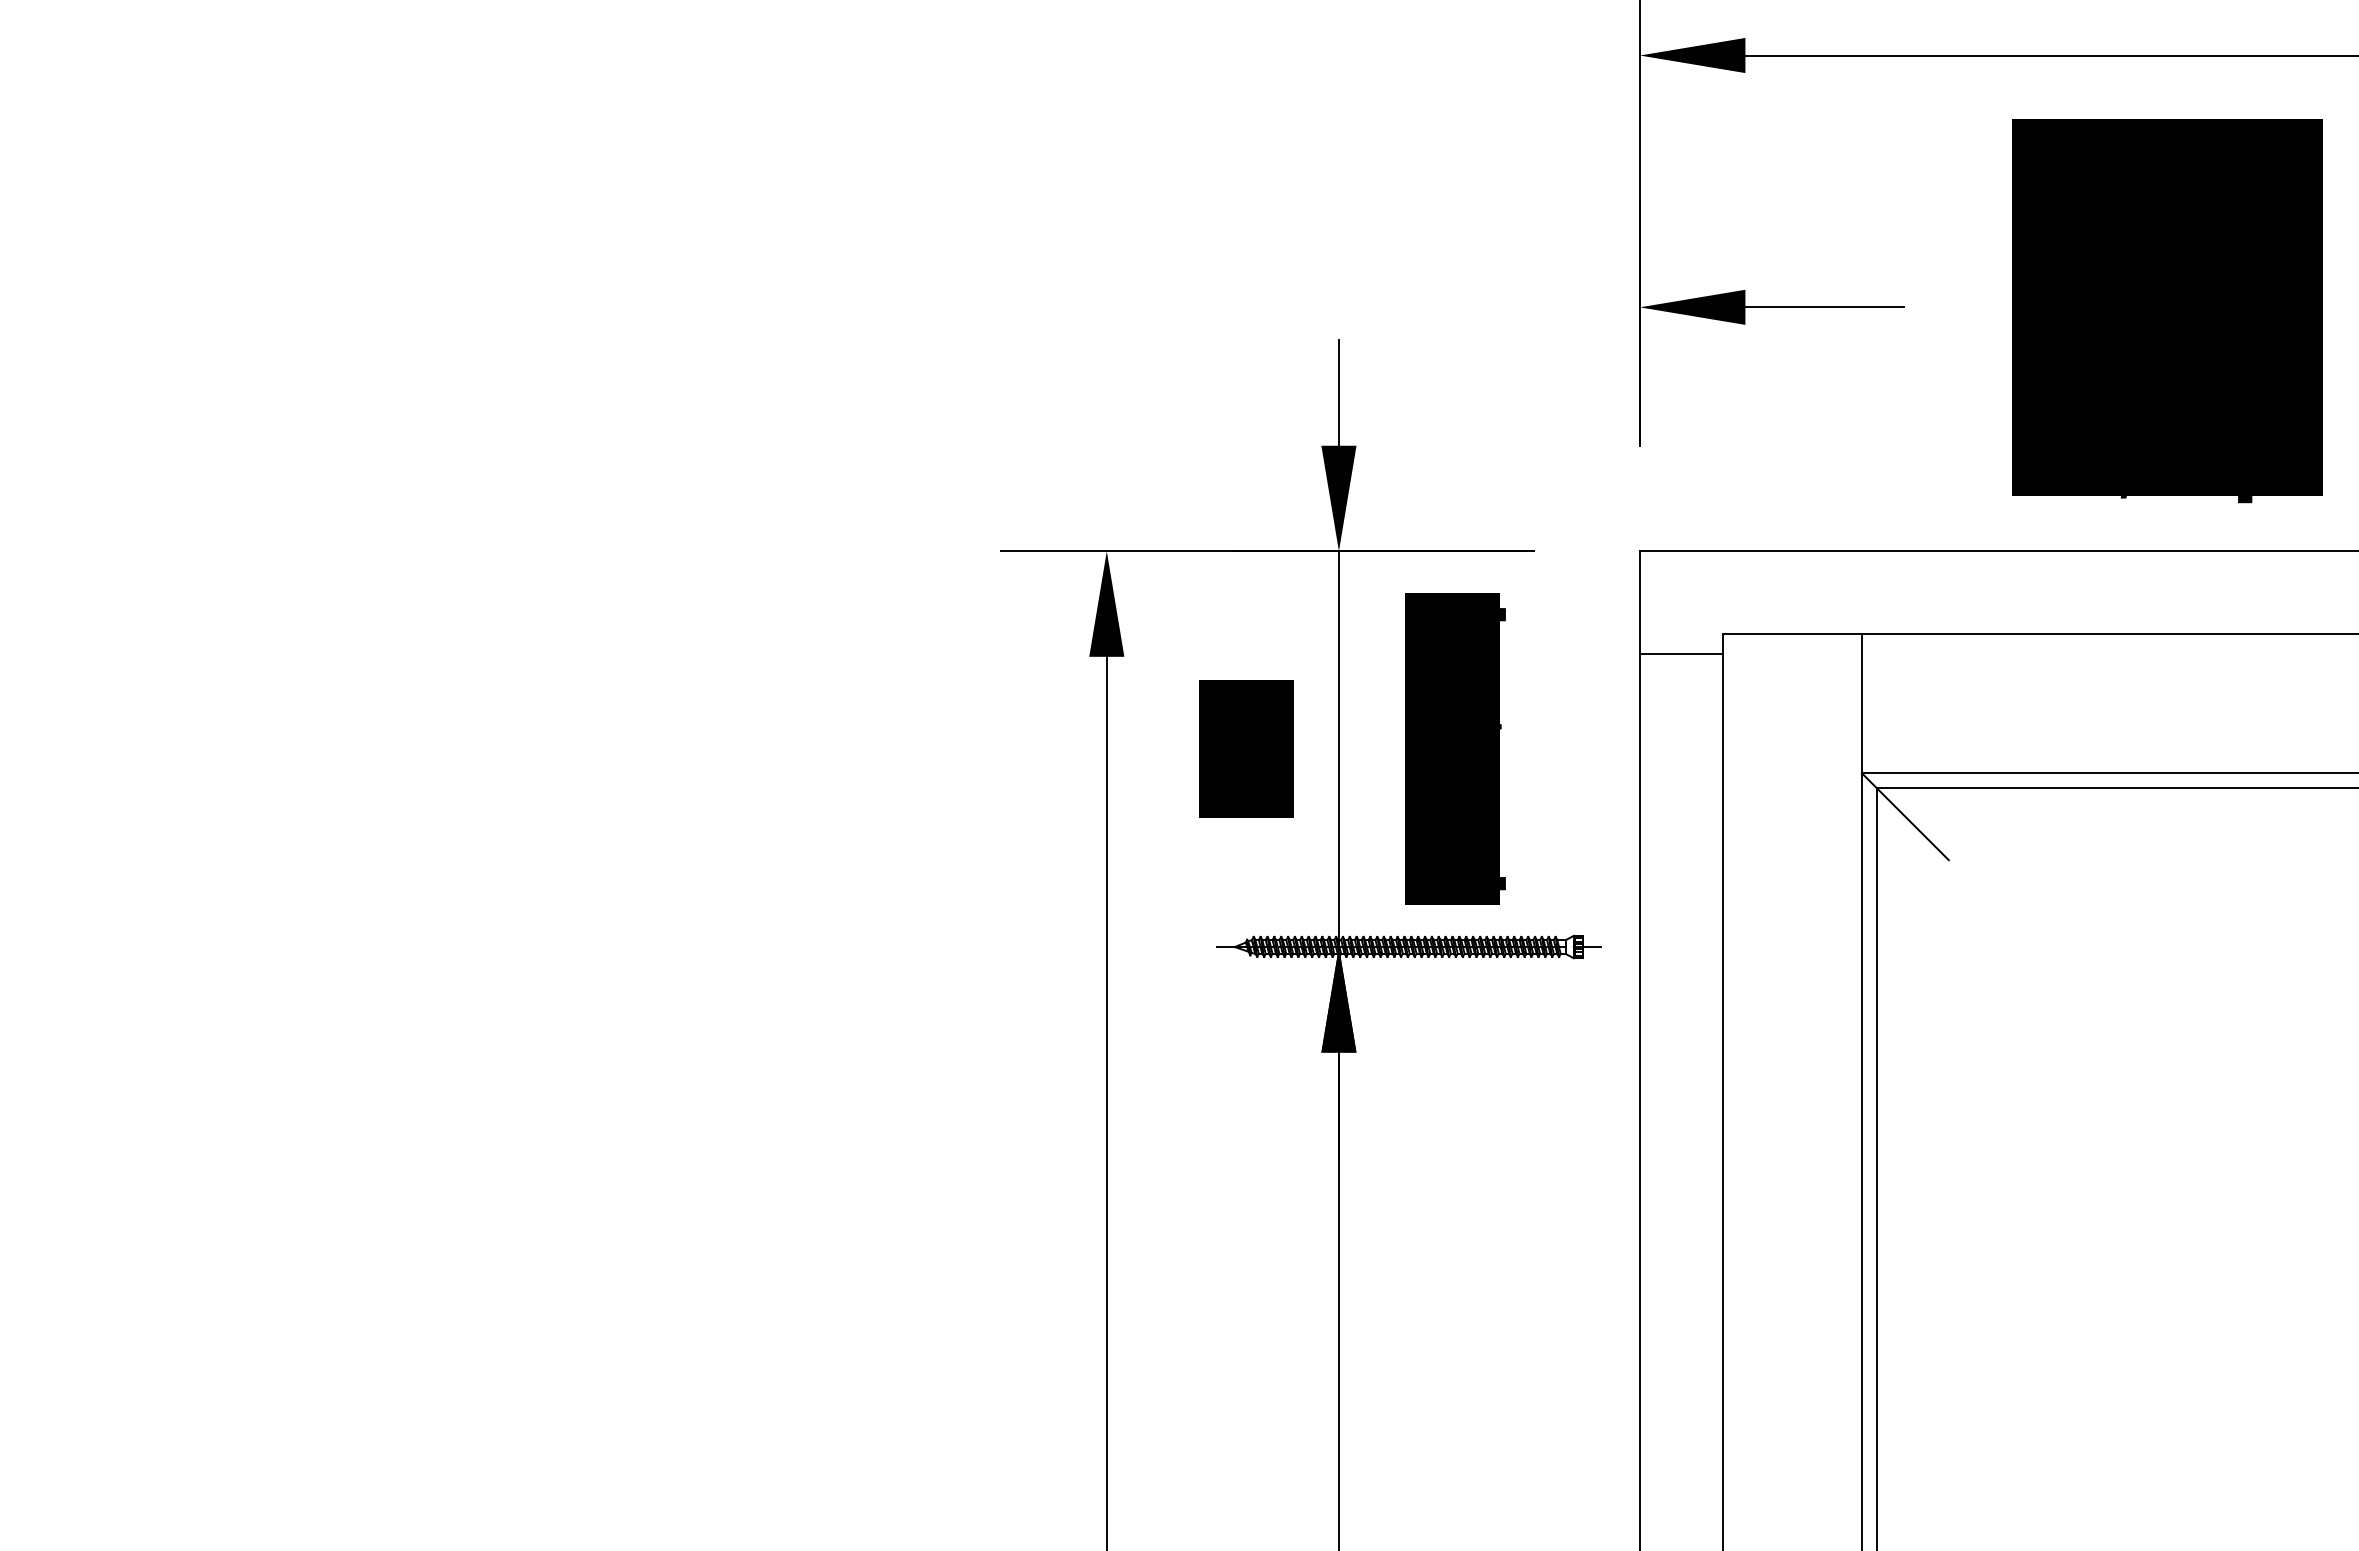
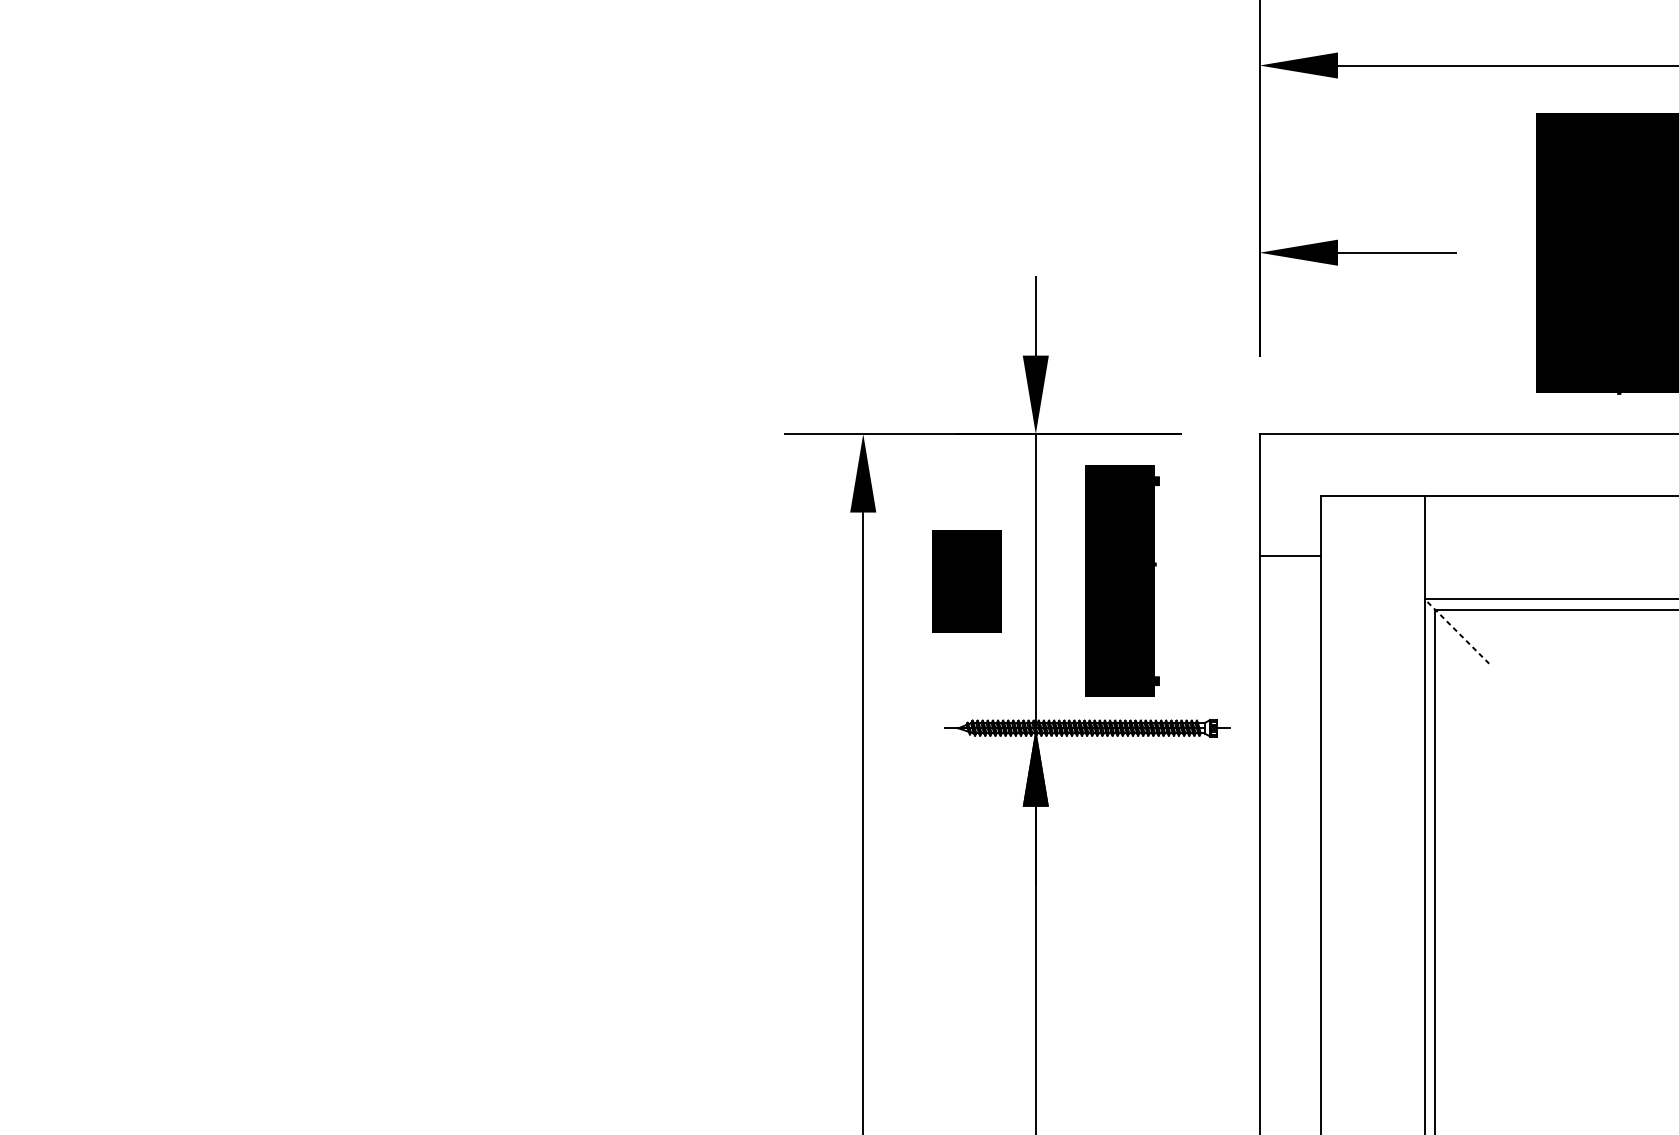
line: (1680, 654) -> (1289, 556), moved
line: (1905, 816) -> (1457, 631), solid -> dashed

